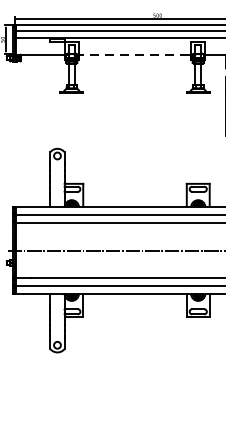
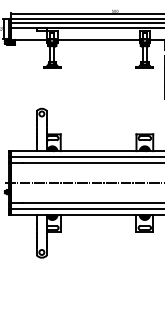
line: (133, 55) -> (97, 40), dashed -> solid

